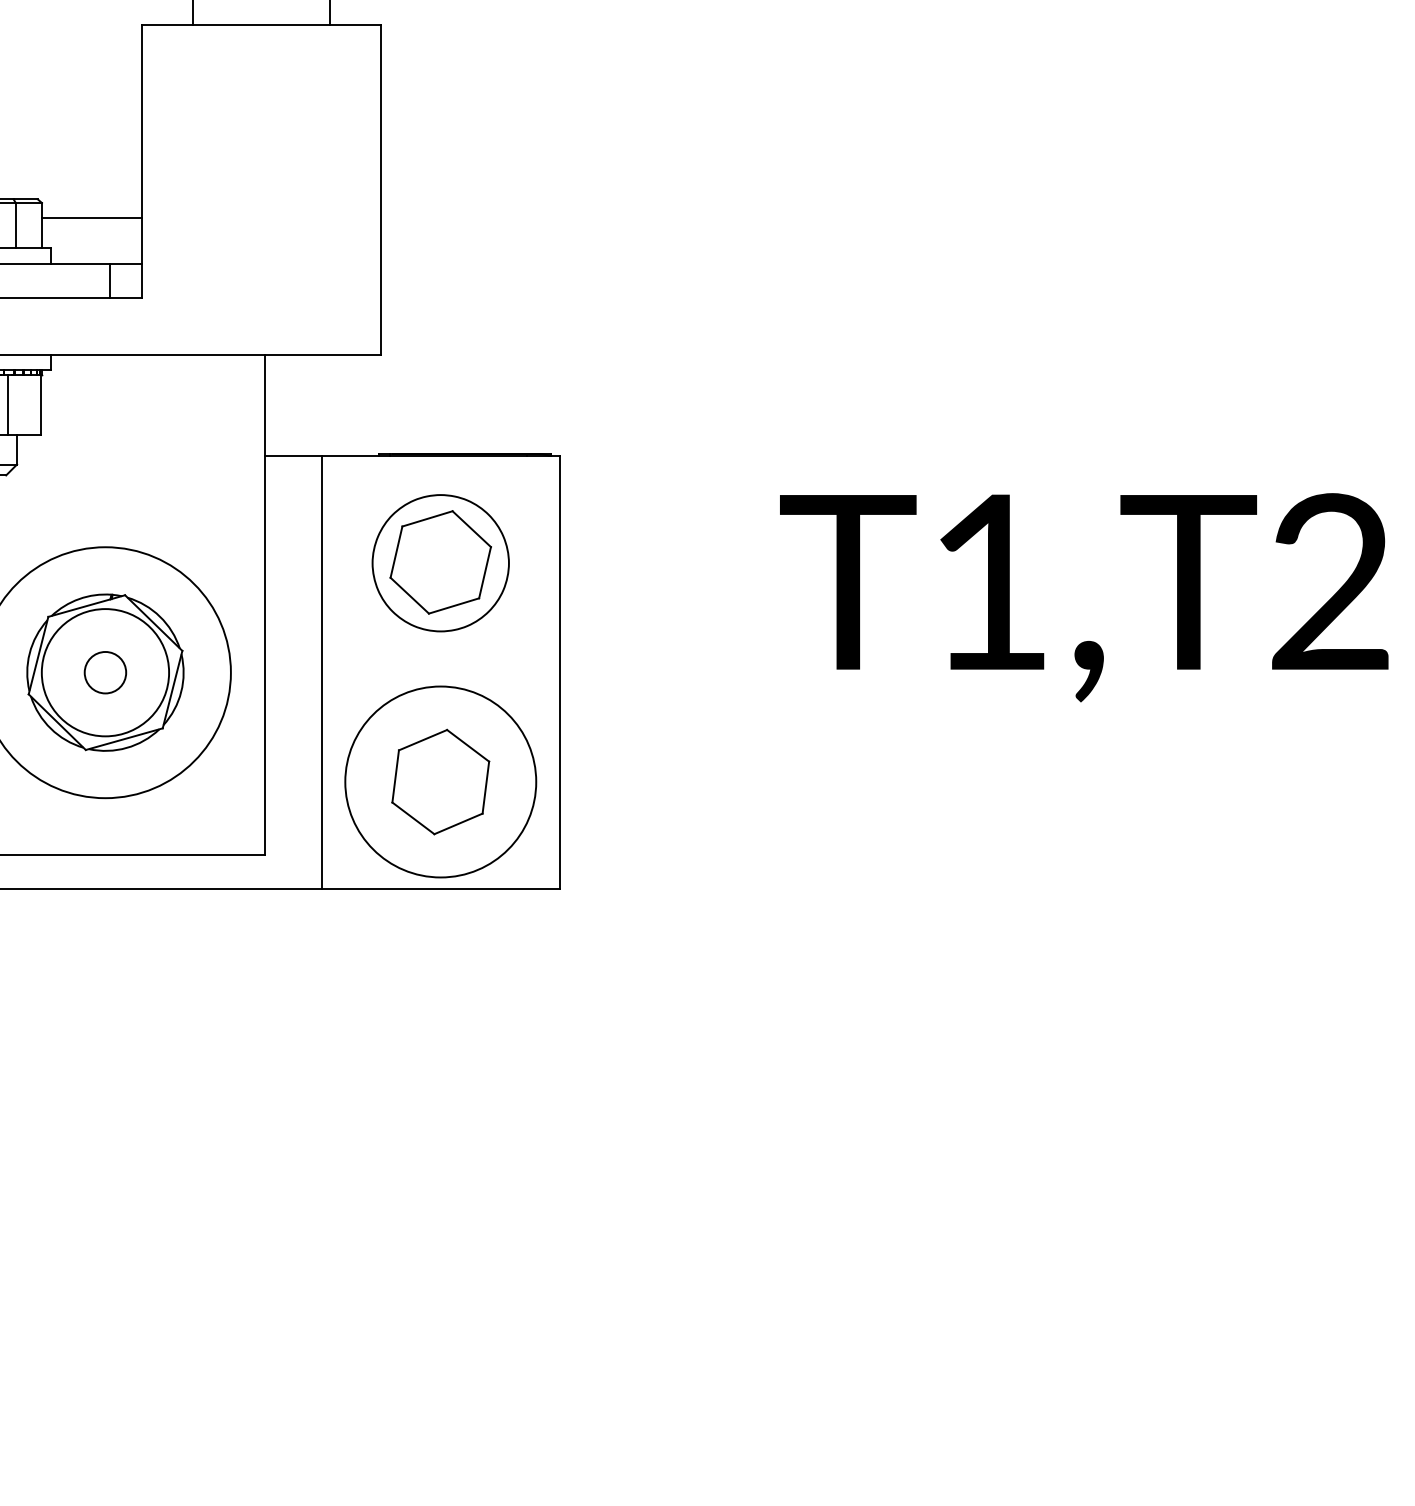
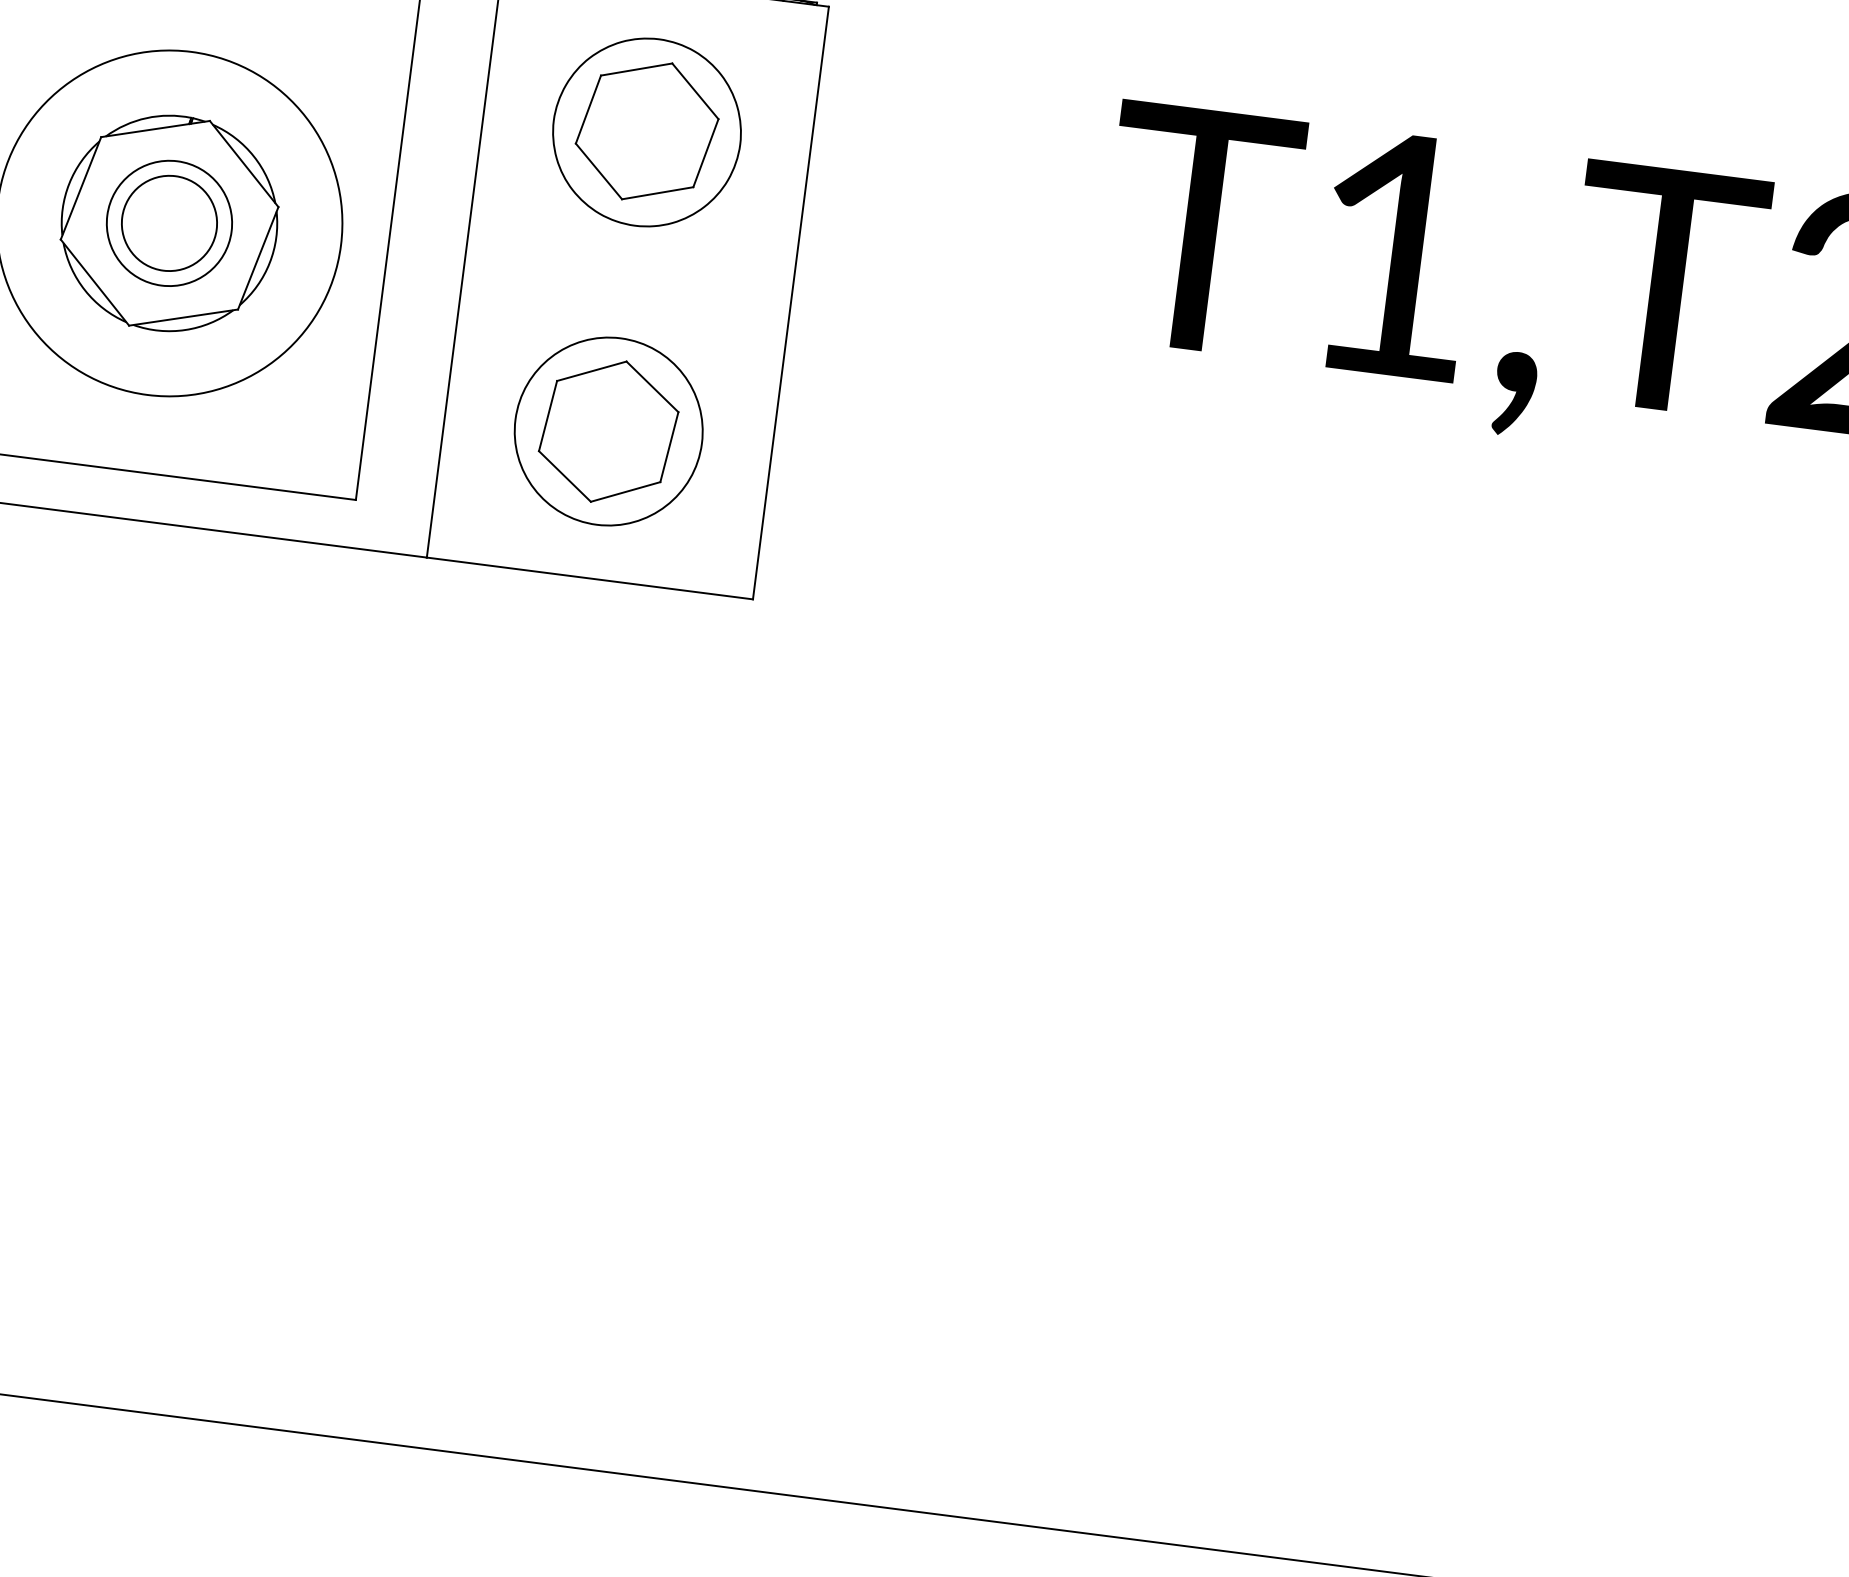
circle: (105, 672) -> (169, 223), size x0.71
circle: (105, 672) -> (169, 223), size x1.67
circle: (440, 781) -> (608, 430), size x0.71

